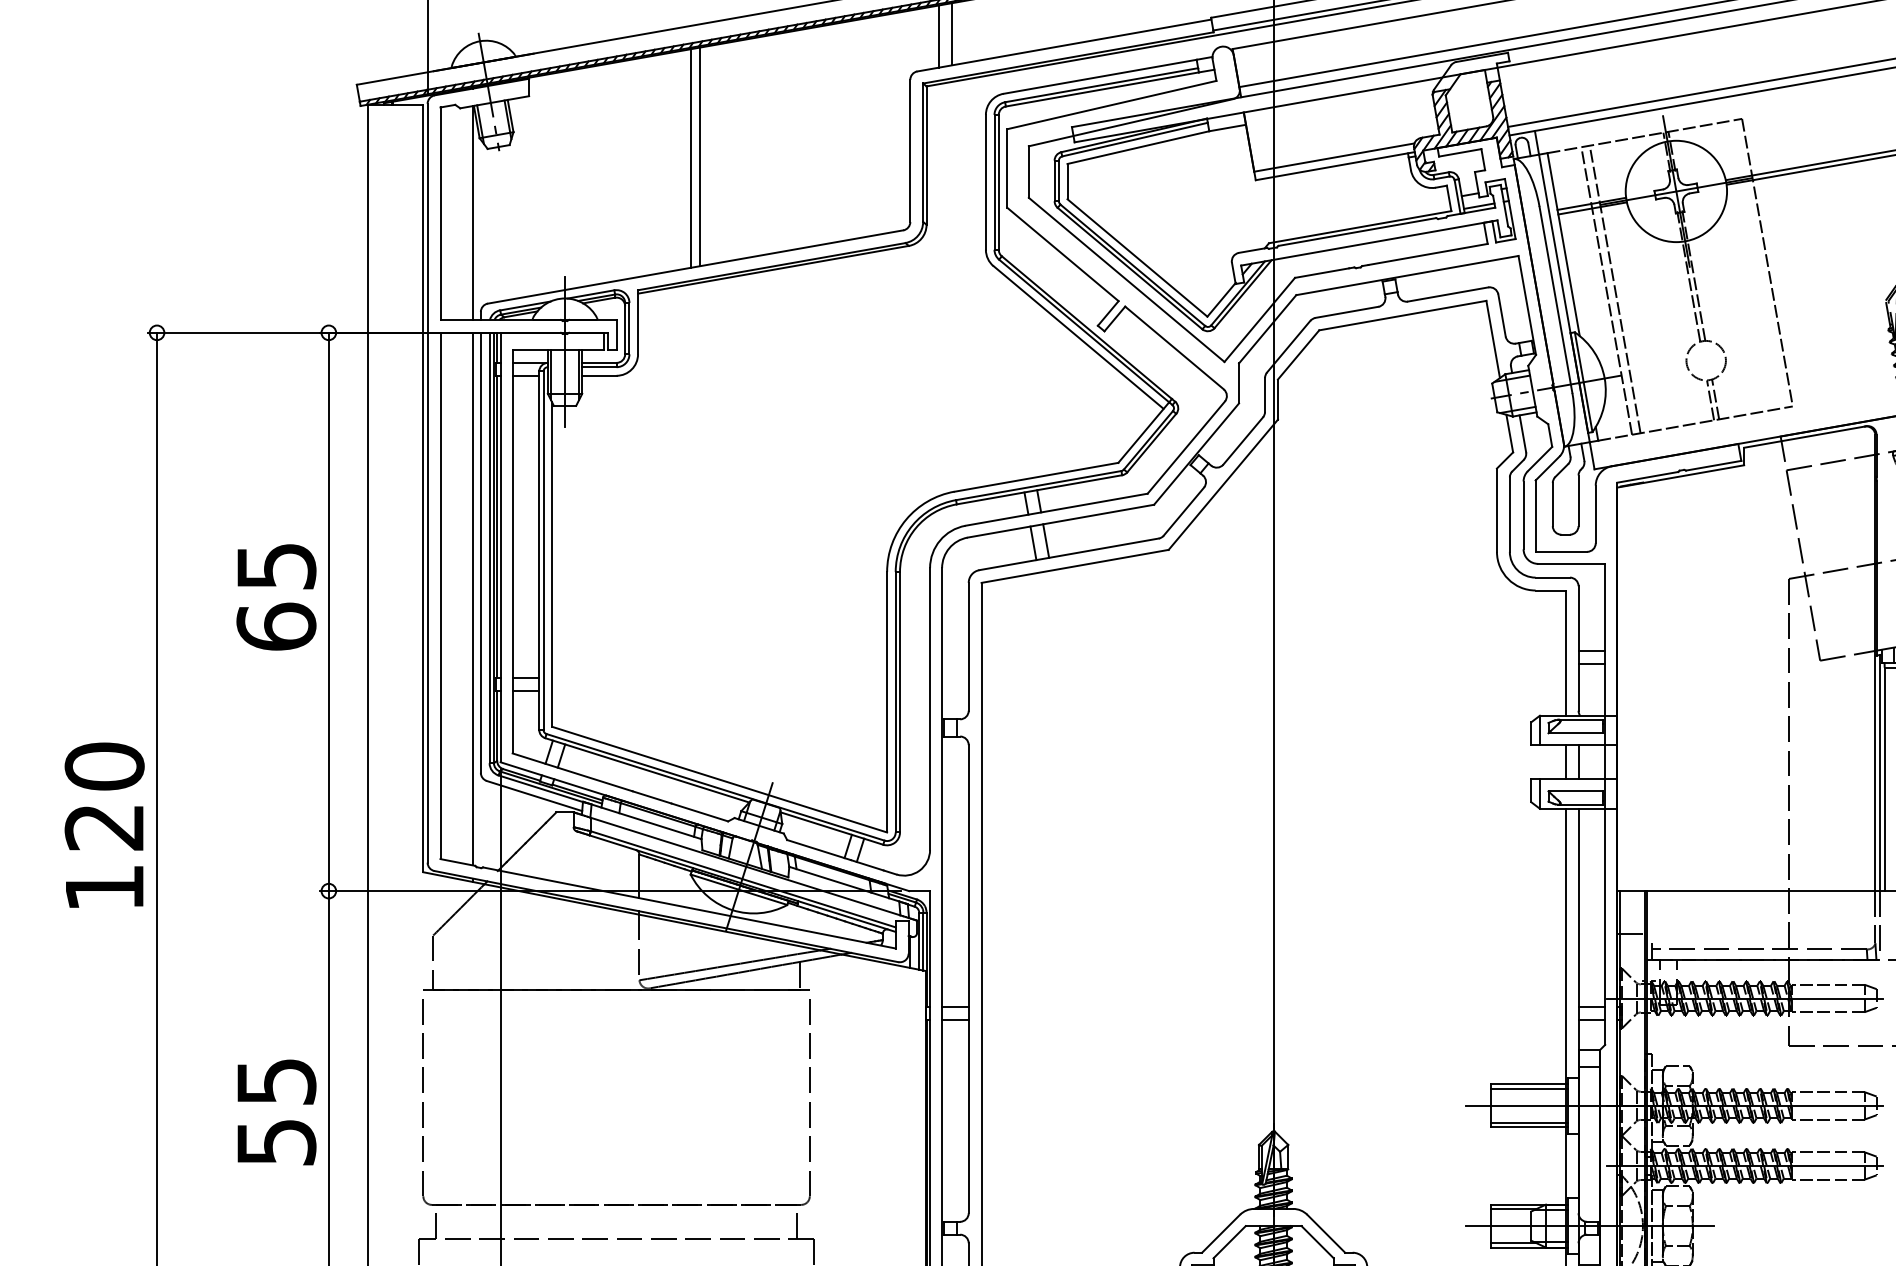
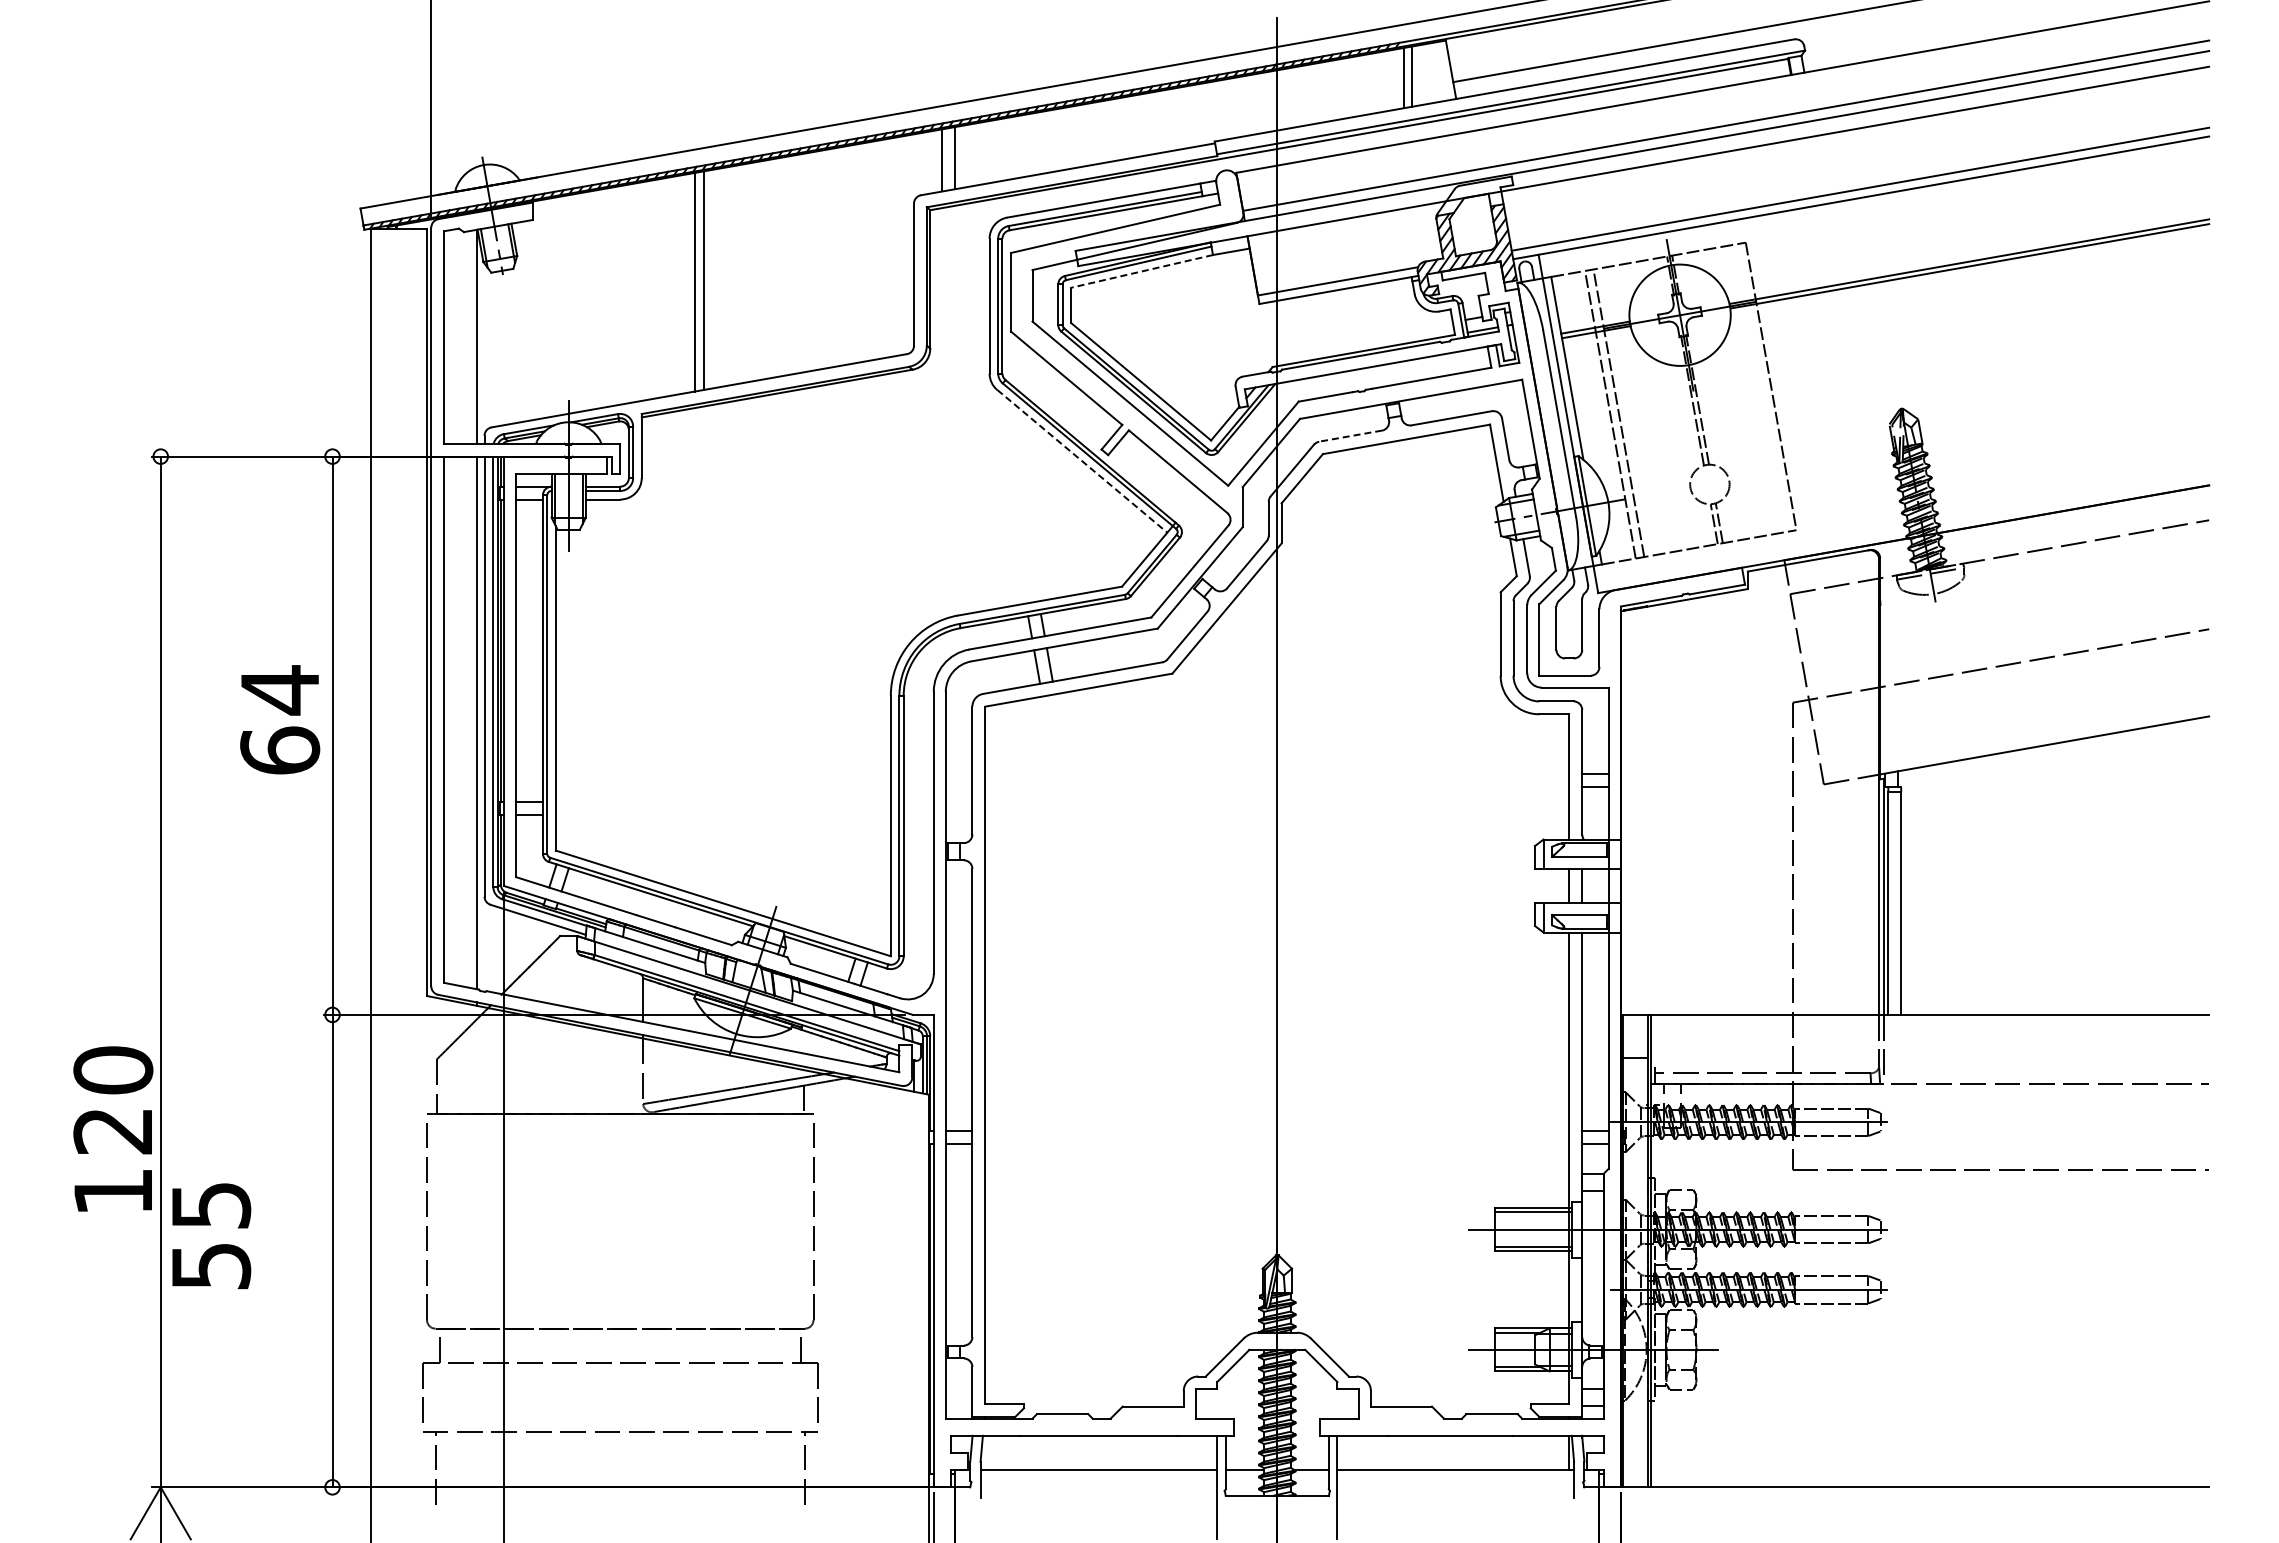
line: (1138, 147) -> (1142, 271), solid -> dashed
line: (1346, 312) -> (1350, 436), solid -> dashed
line: (1078, 337) -> (1082, 461), solid -> dashed
text: (276, 566) -> (280, 690), 65 -> 64
text: (104, 824) -> (113, 1128), moved
text: (276, 1111) -> (211, 1235), moved

